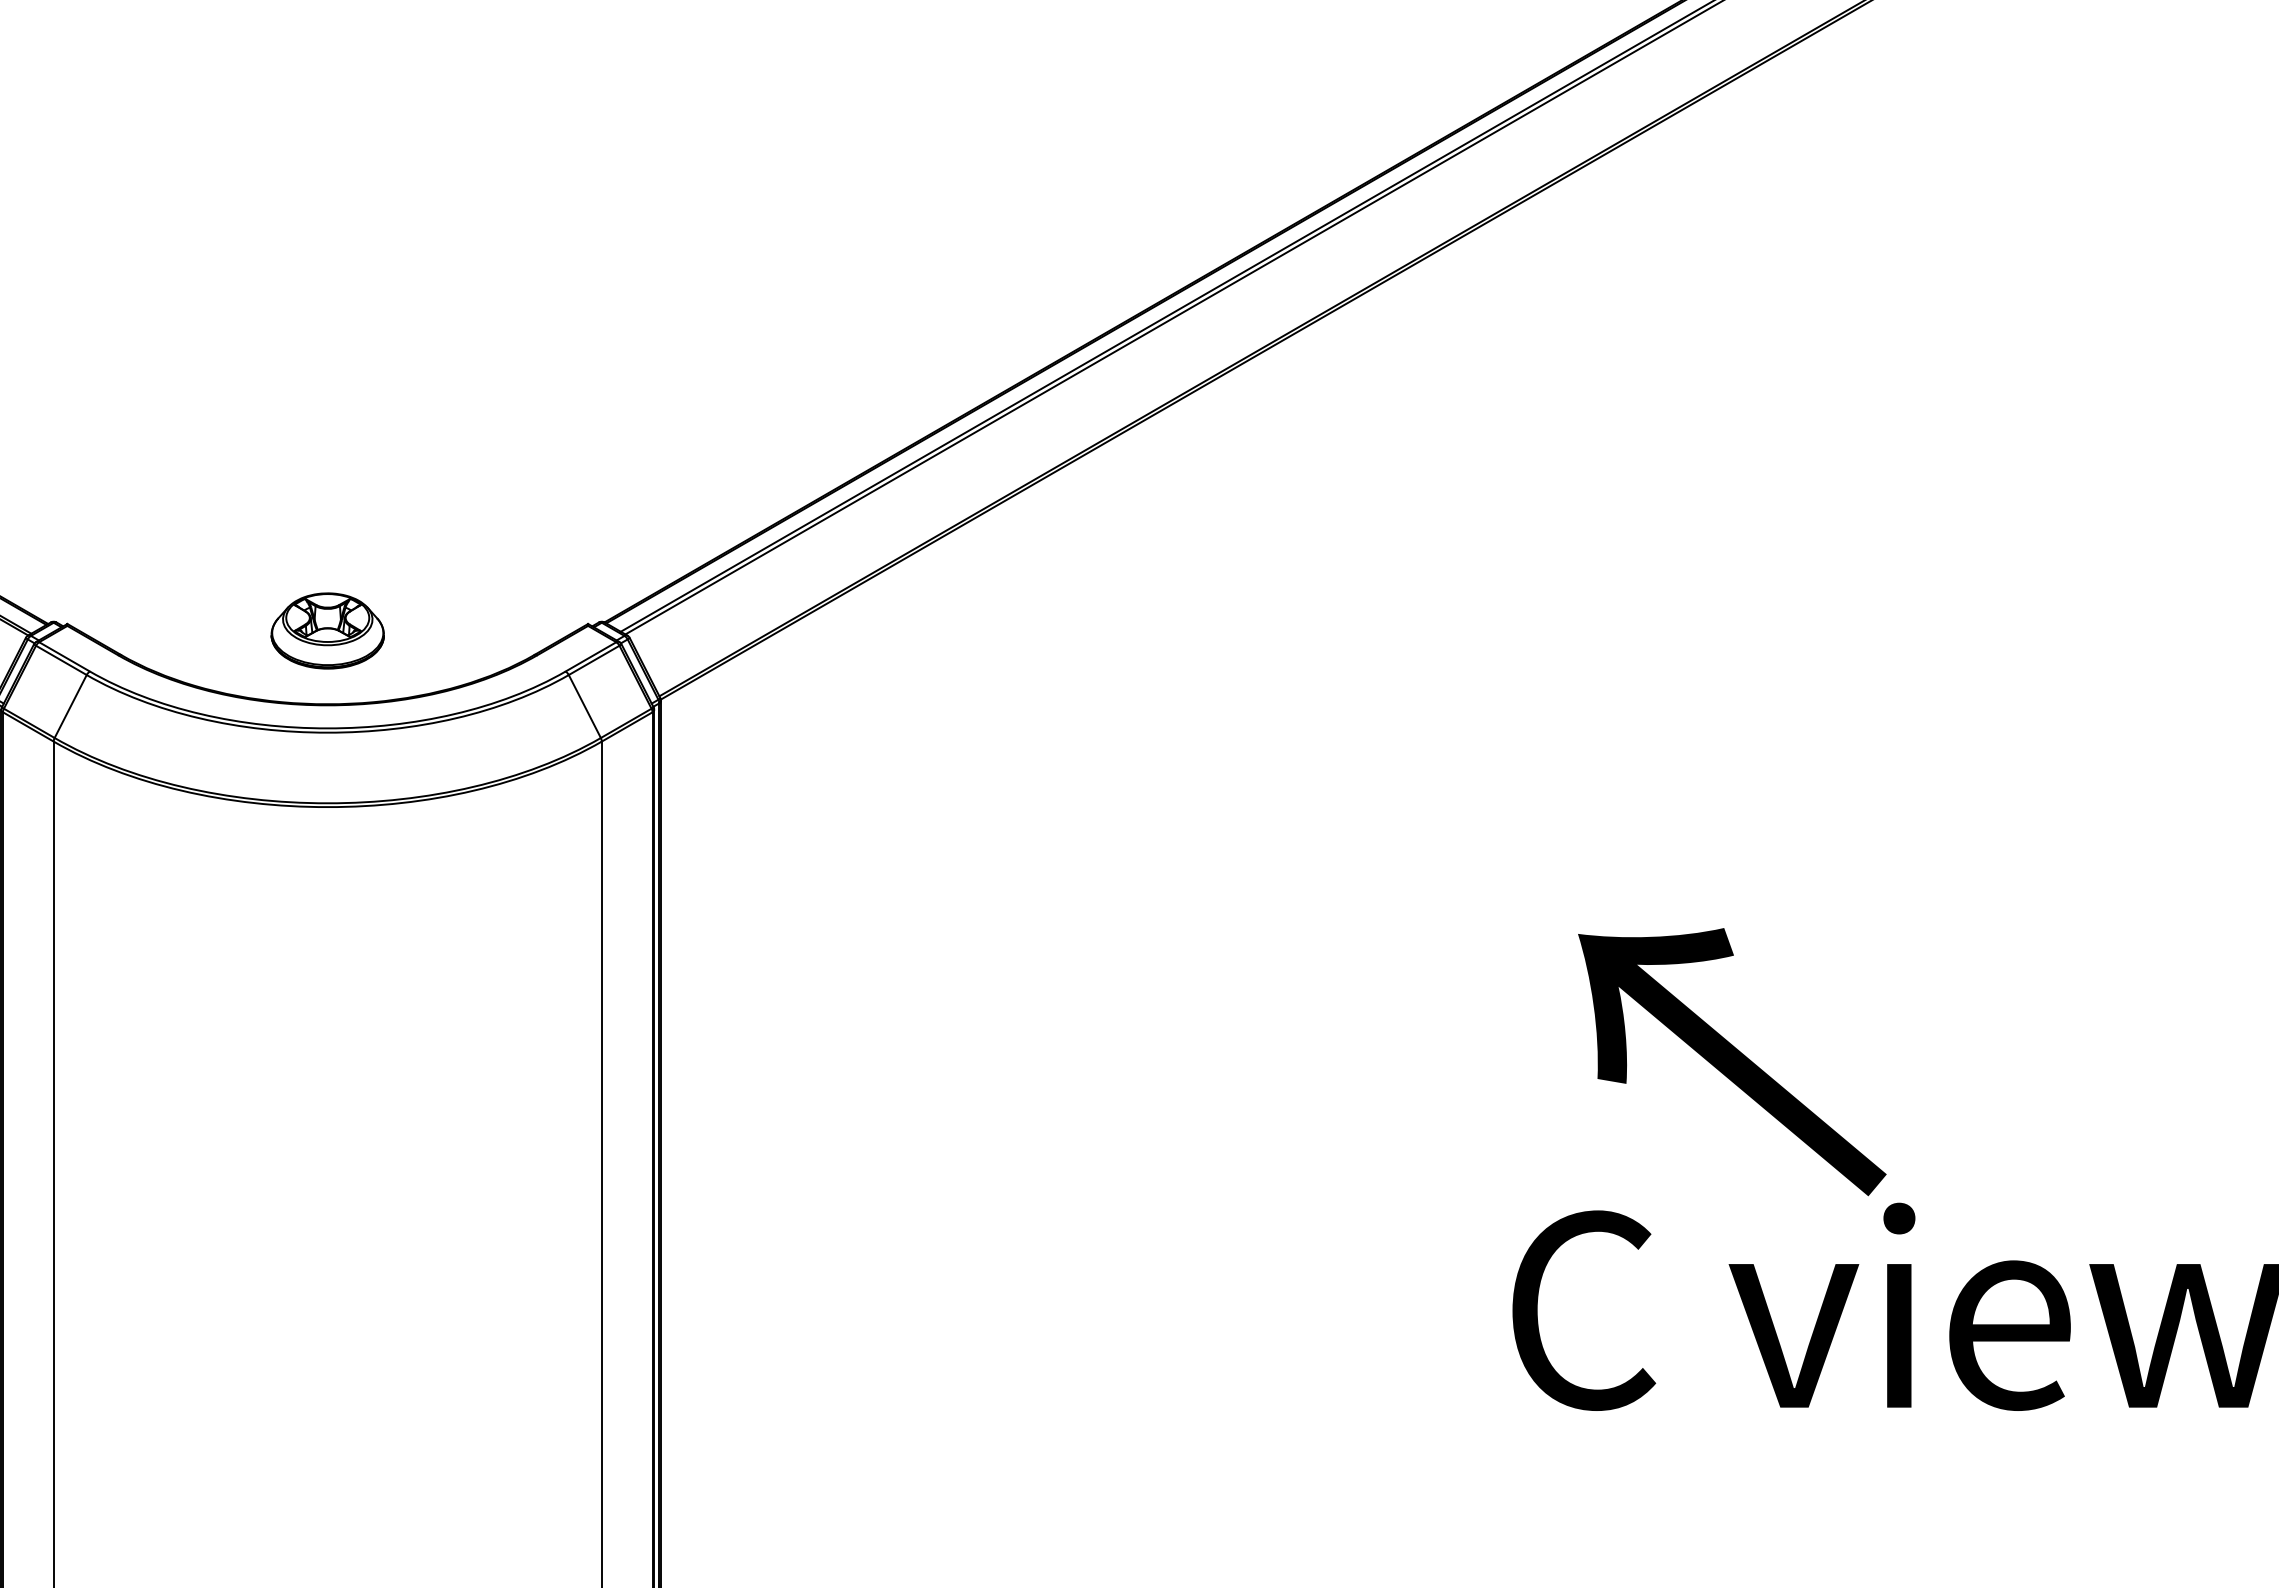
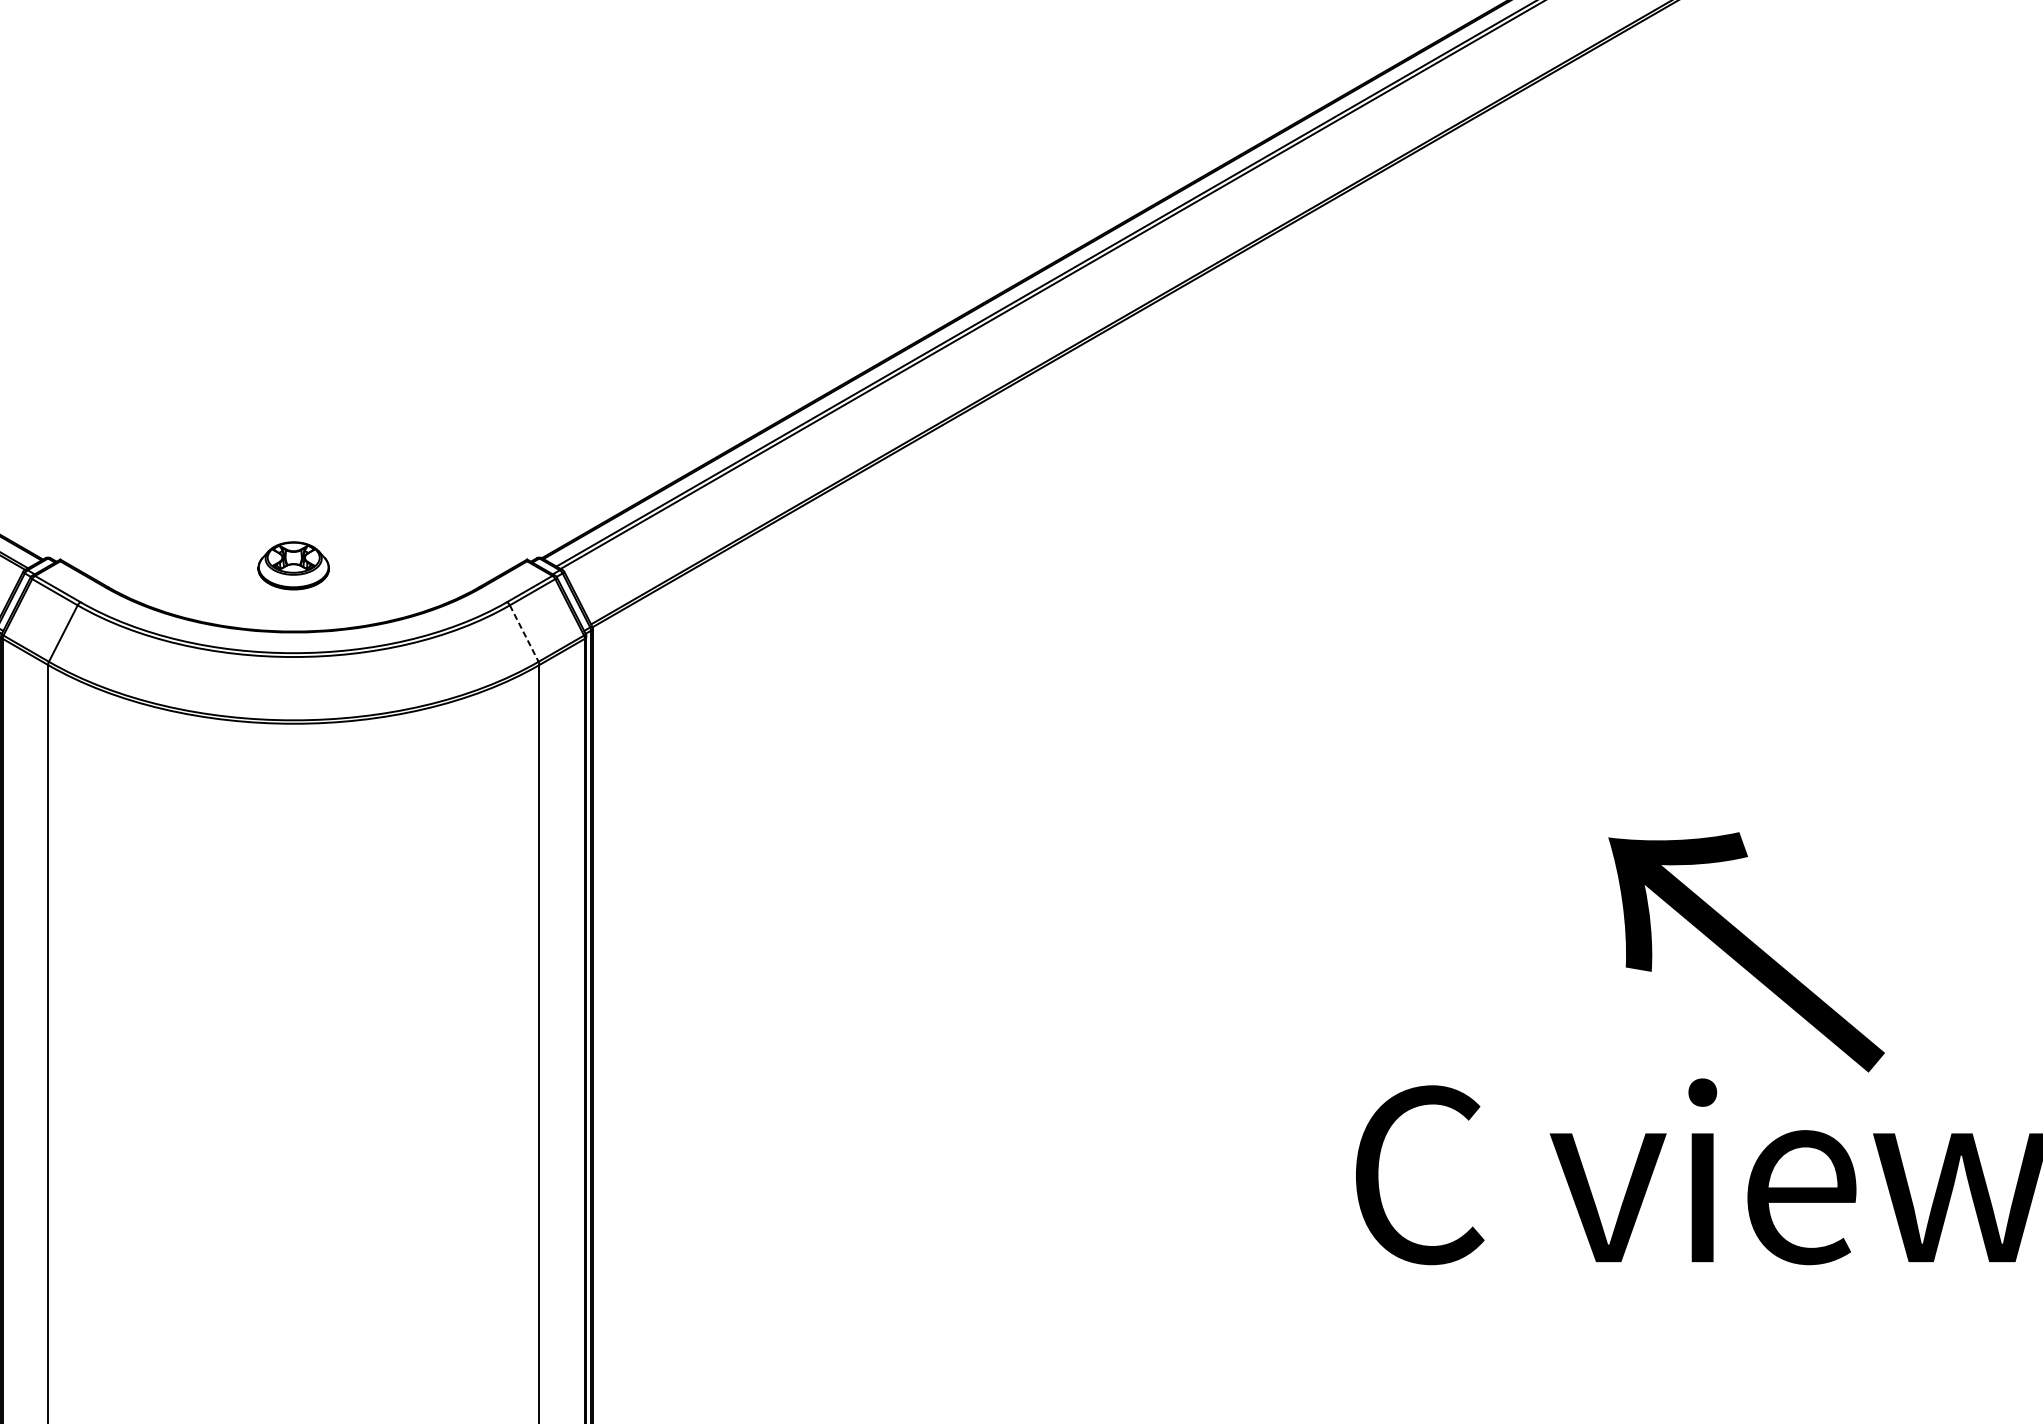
part: (327, 630) -> (293, 565), size x0.7
line: (585, 706) -> (524, 633), solid -> dashed
text: (1732, 1062) -> (1746, 952), moved

